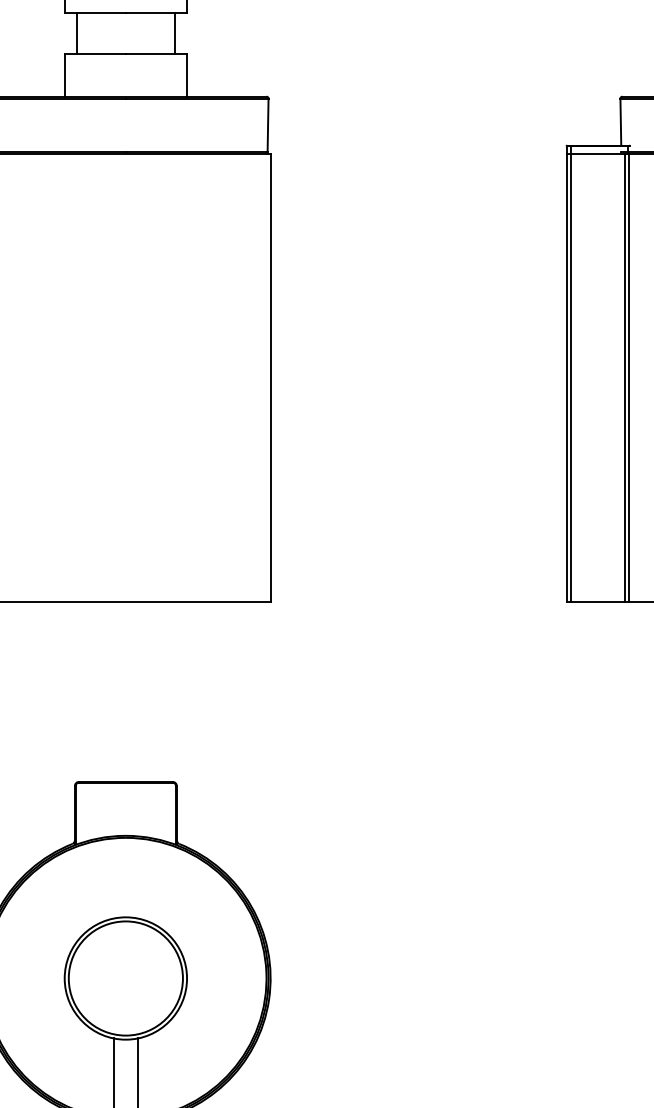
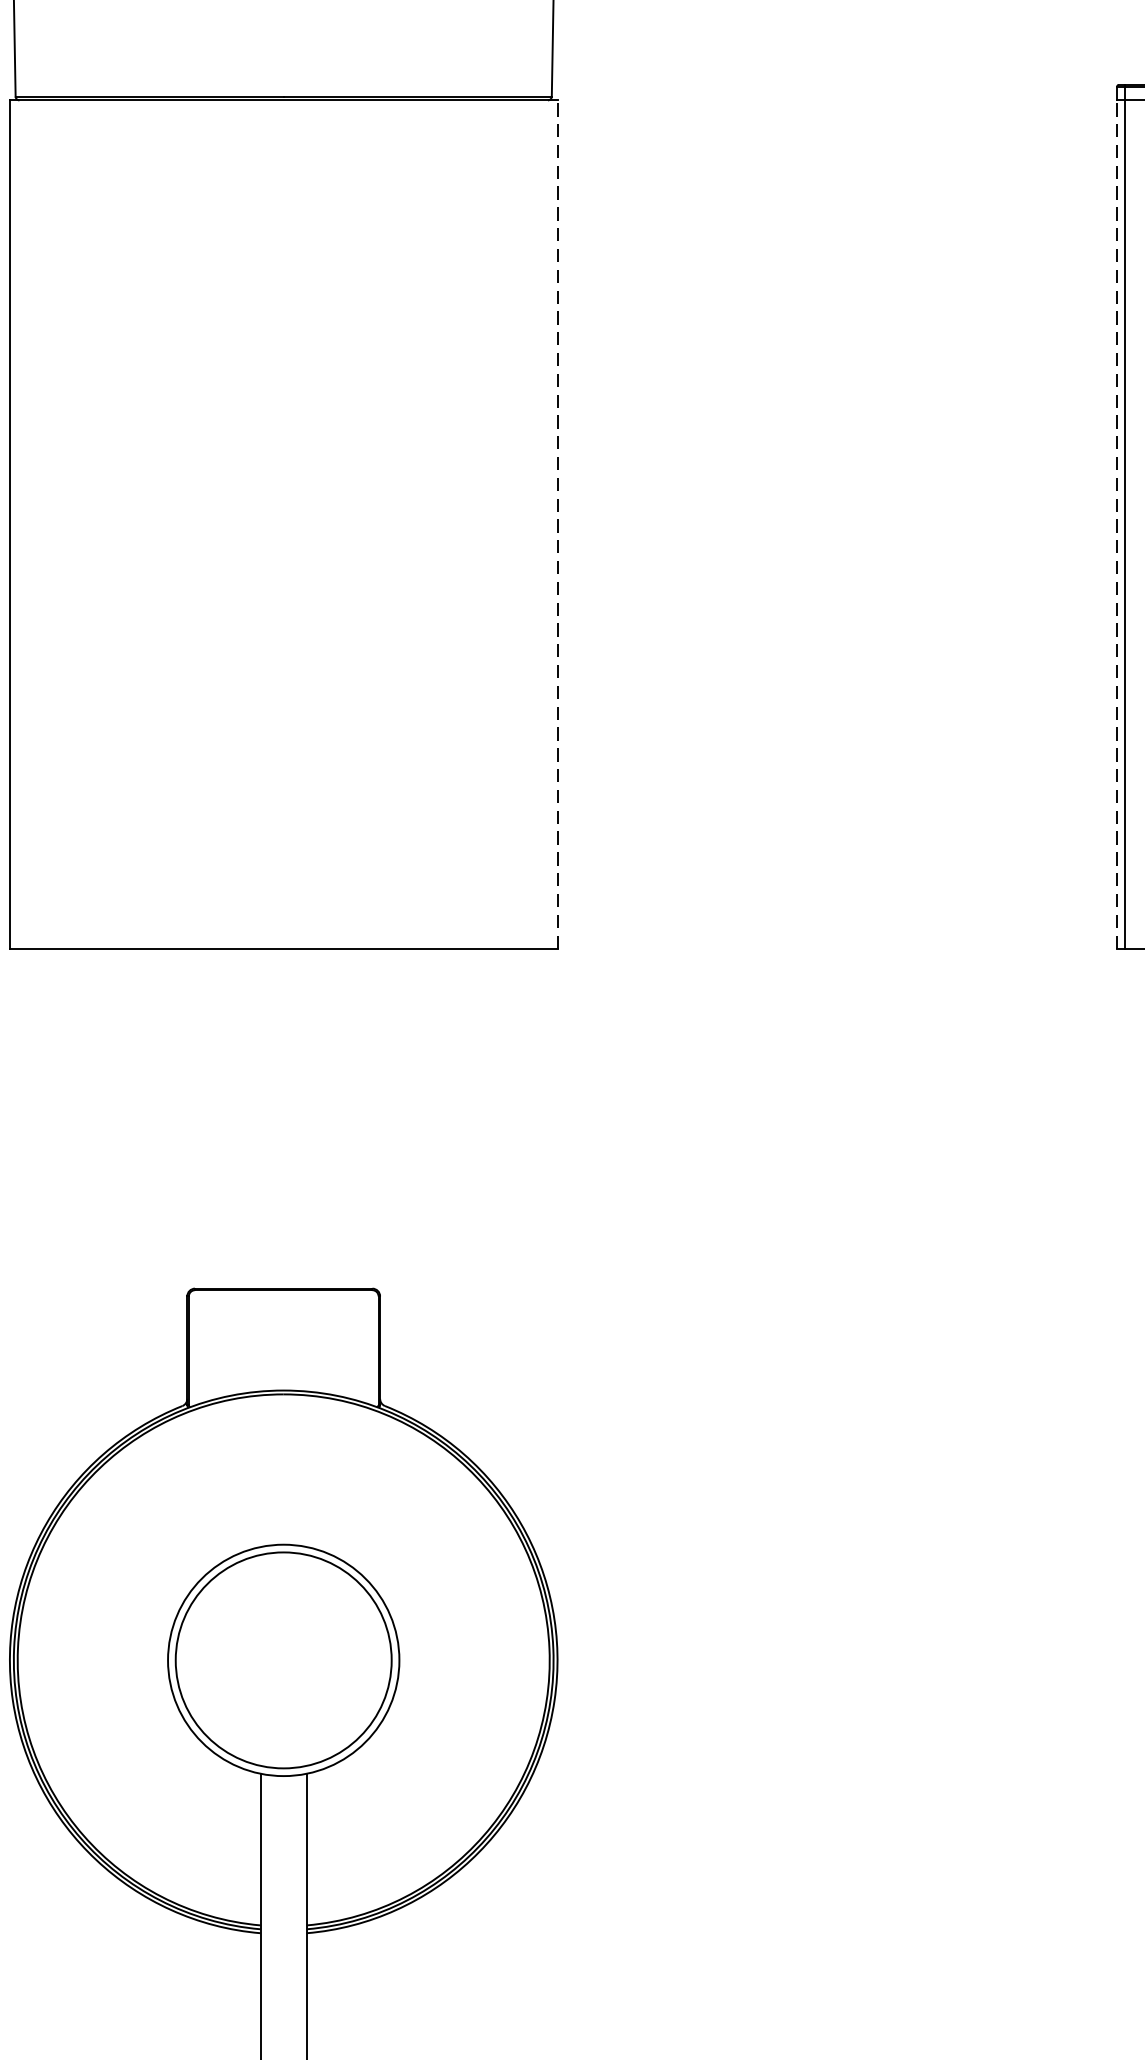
line: (270, 377) -> (557, 523), solid -> dashed
line: (566, 377) -> (1117, 523), solid -> dashed

